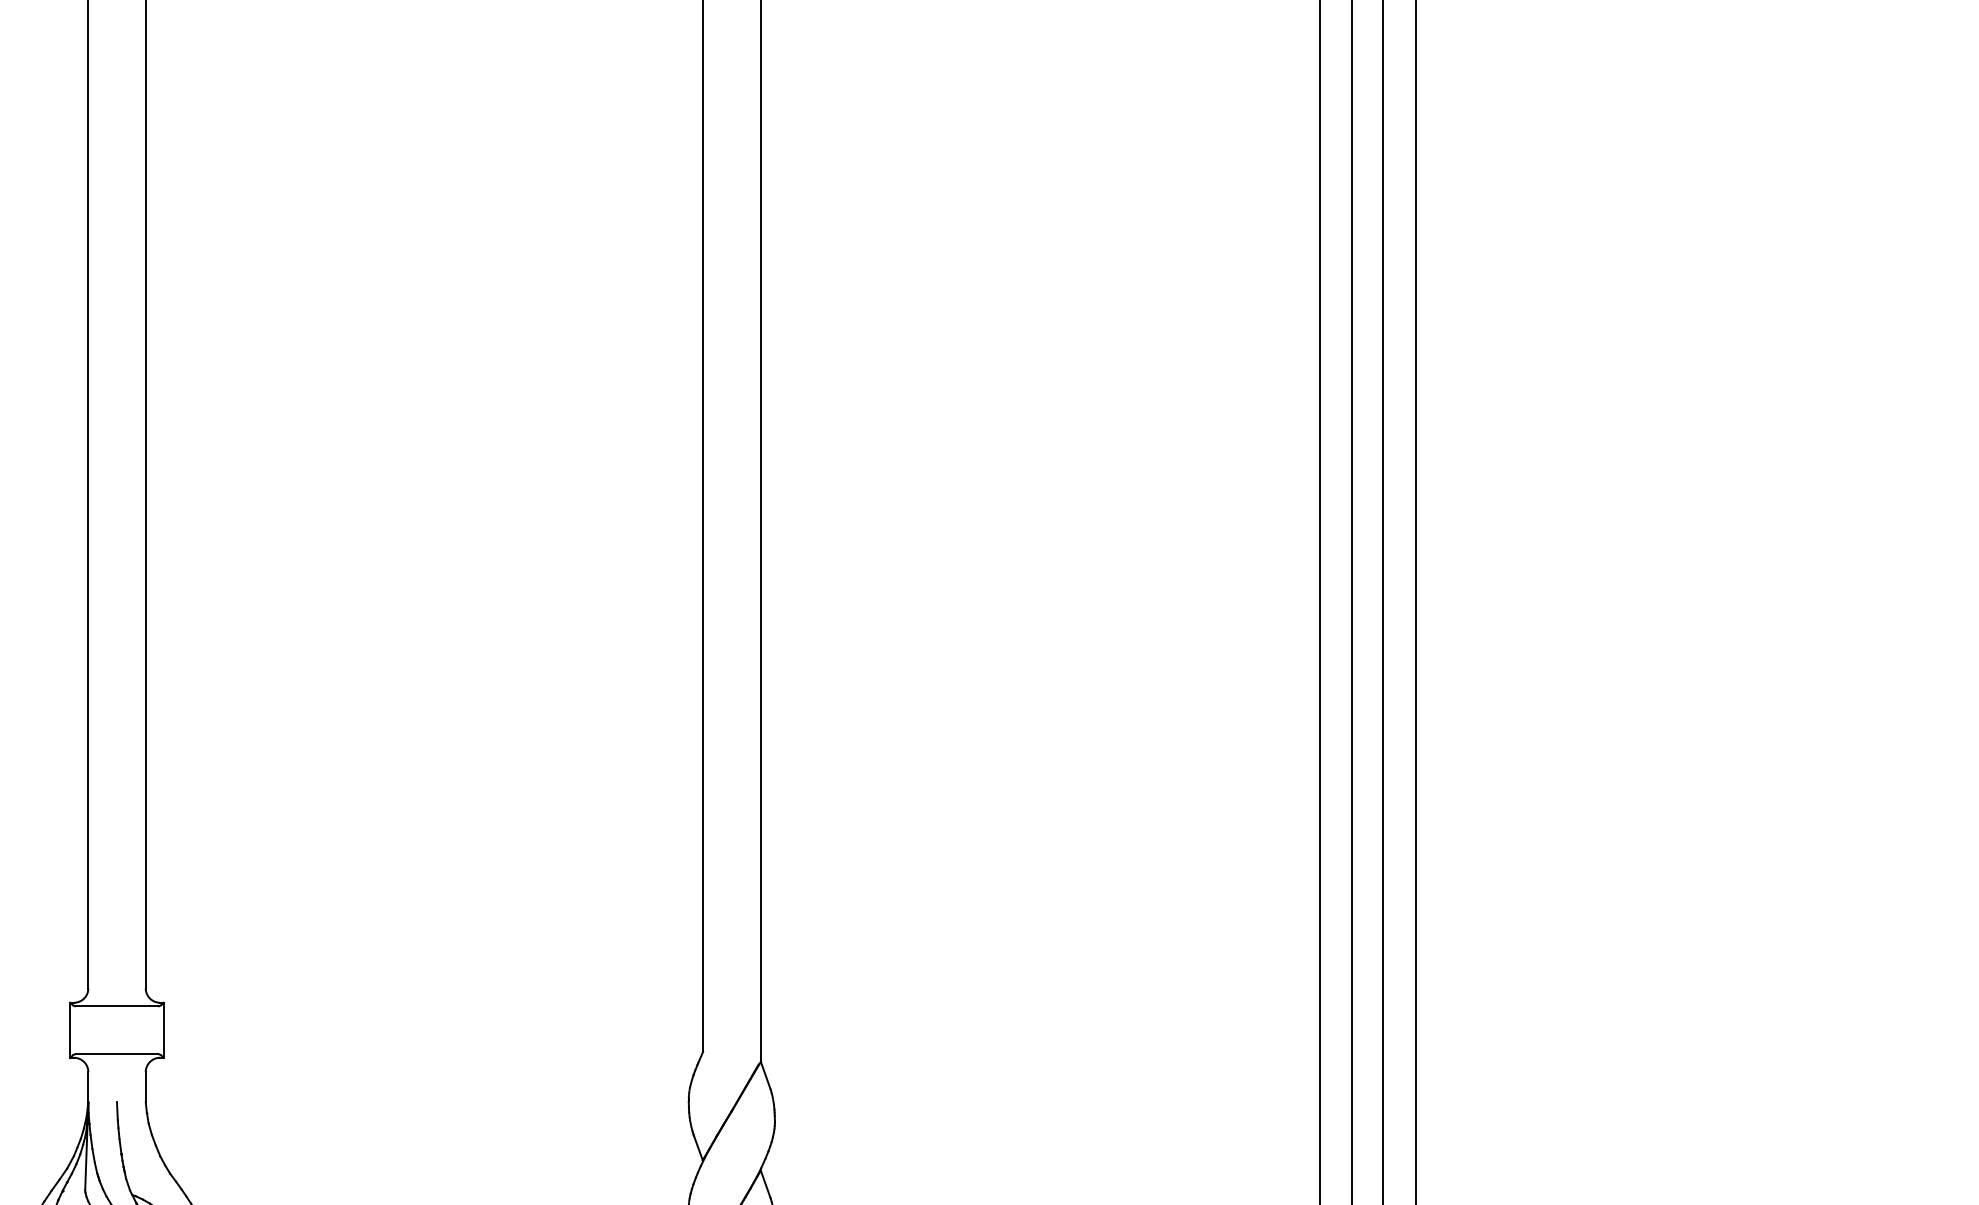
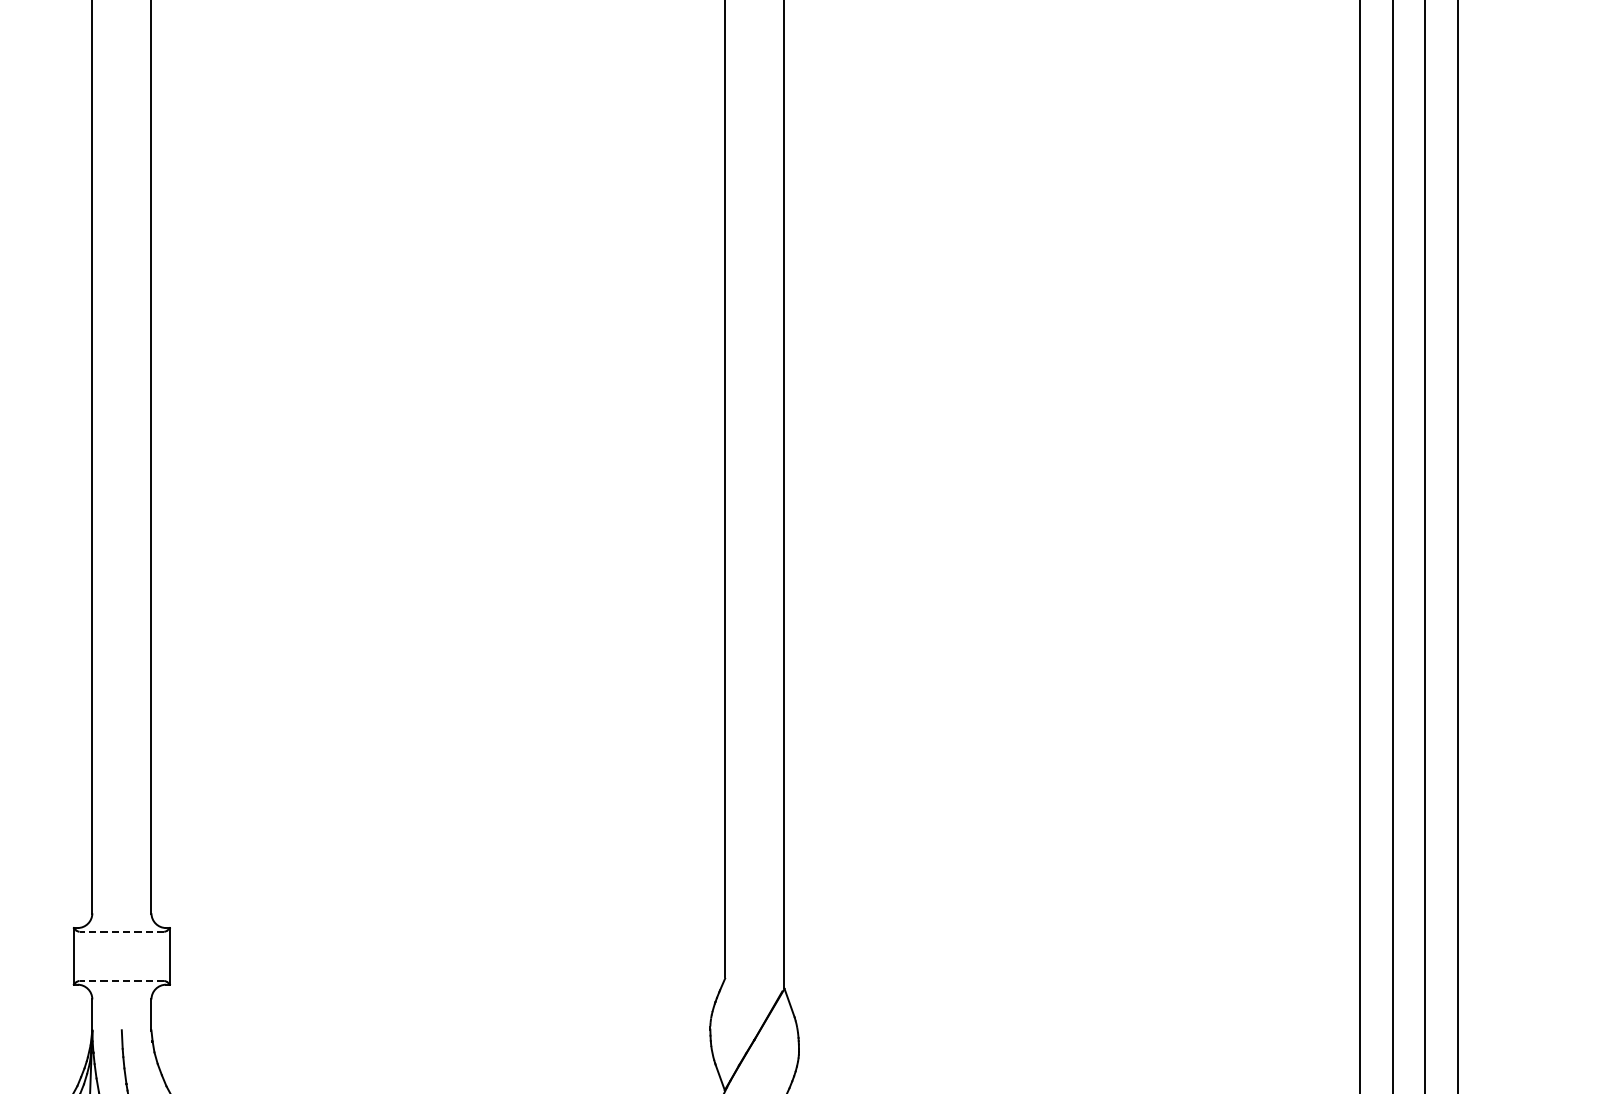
line: (116, 1006) -> (121, 931), solid -> dashed
line: (116, 1054) -> (121, 981), solid -> dashed

